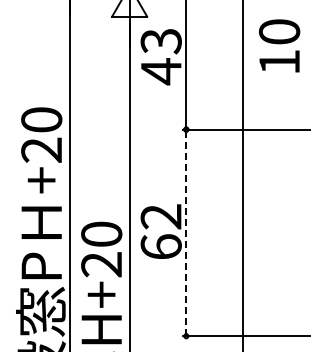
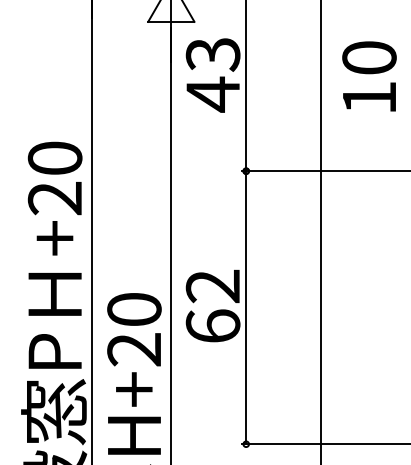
text: (279, 45) -> (369, 75), moved
line: (186, 232) -> (246, 307), dashed -> solid

